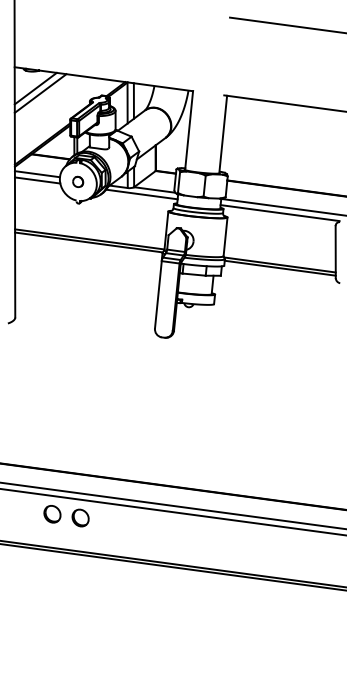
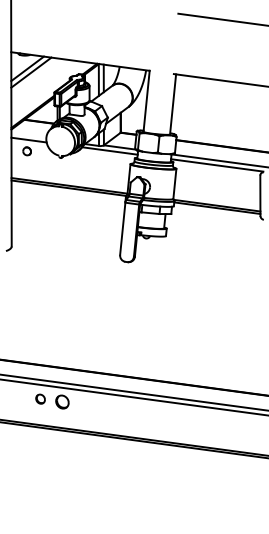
line: (36, 174) -> (28, 135), removed
part: (78, 181) -> (27, 150), moved
part: (52, 514) -> (40, 399), size x0.7

